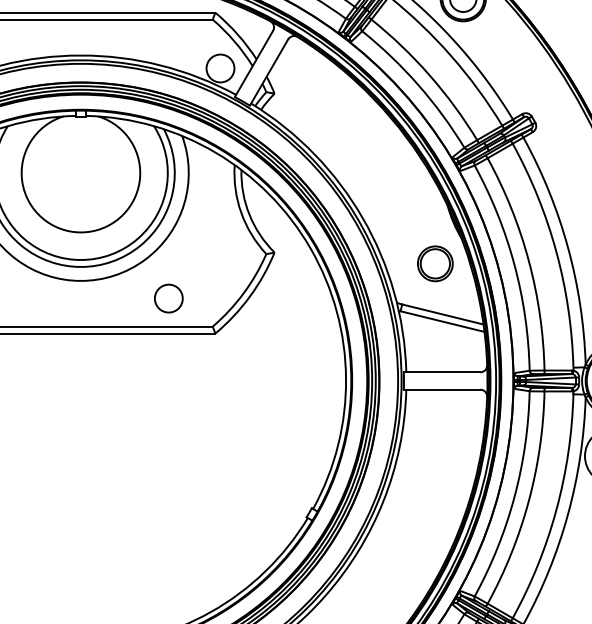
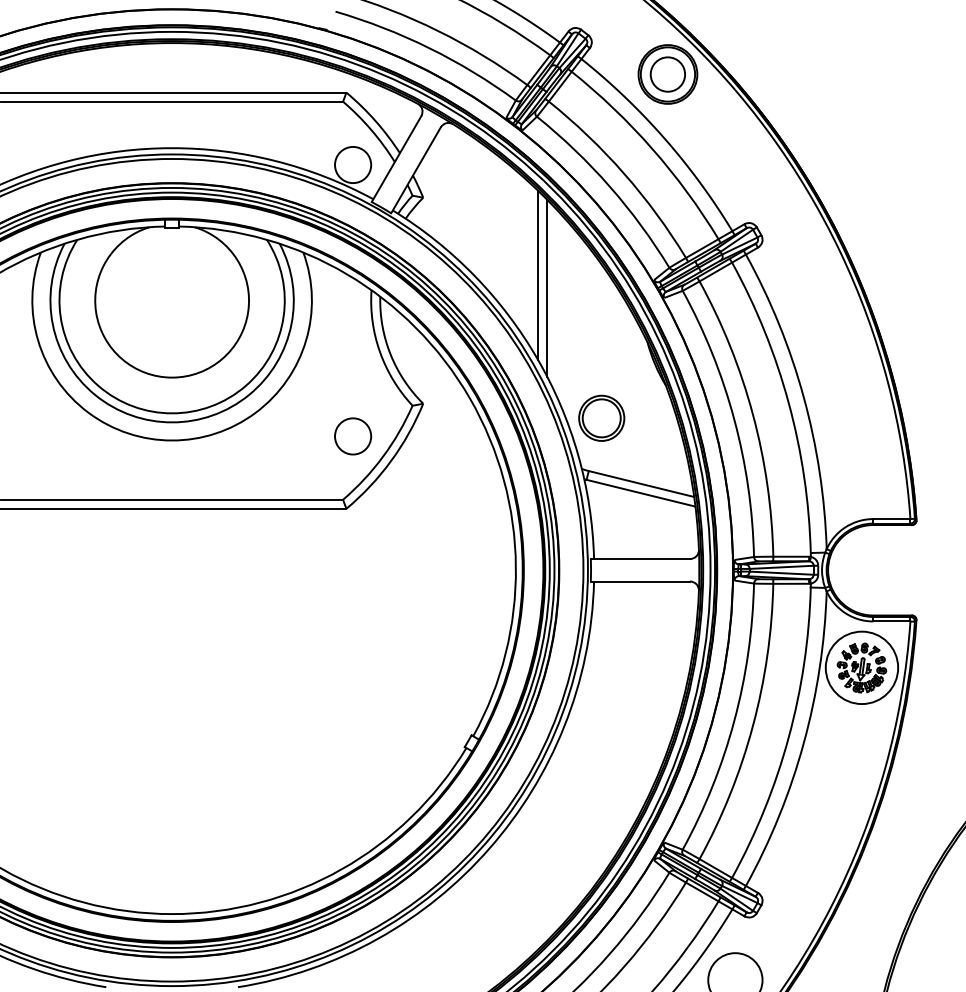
line: (363, 153) -> (538, 275), added
line: (370, 163) -> (547, 288), added
part: (435, 263) -> (601, 417), moved
circle: (169, 298) -> (353, 436), moved

